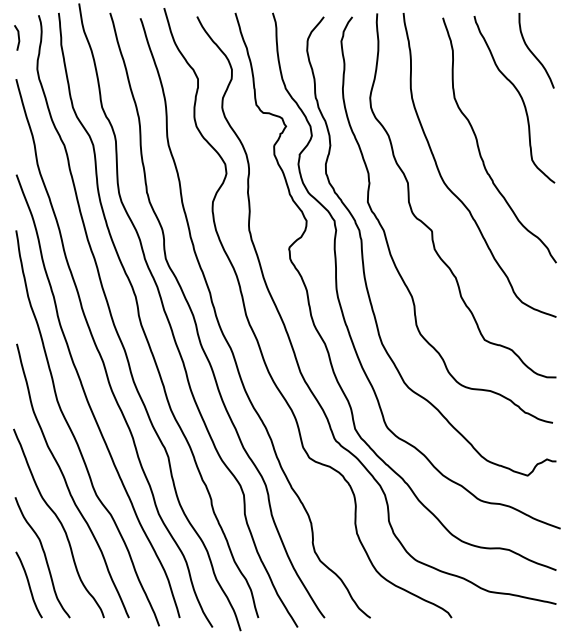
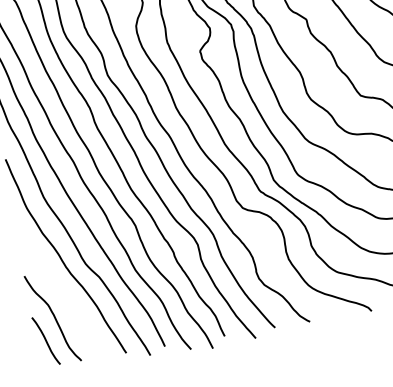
curve: (59, 522) -> (61, 289), removed

